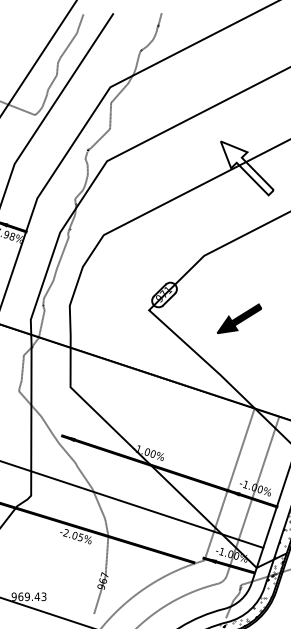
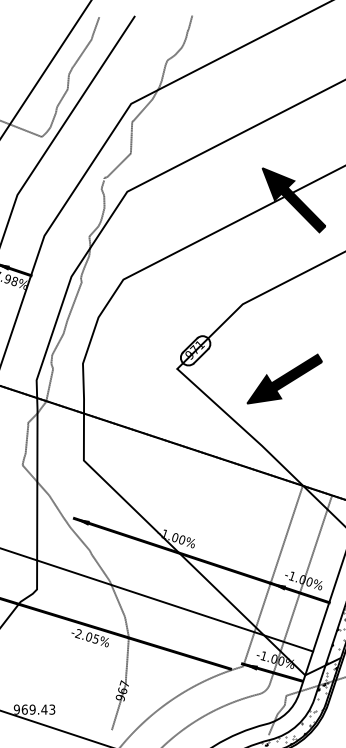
fill: (246, 168) -> (293, 200), added
part: (239, 318) -> (284, 378), size x1.43

